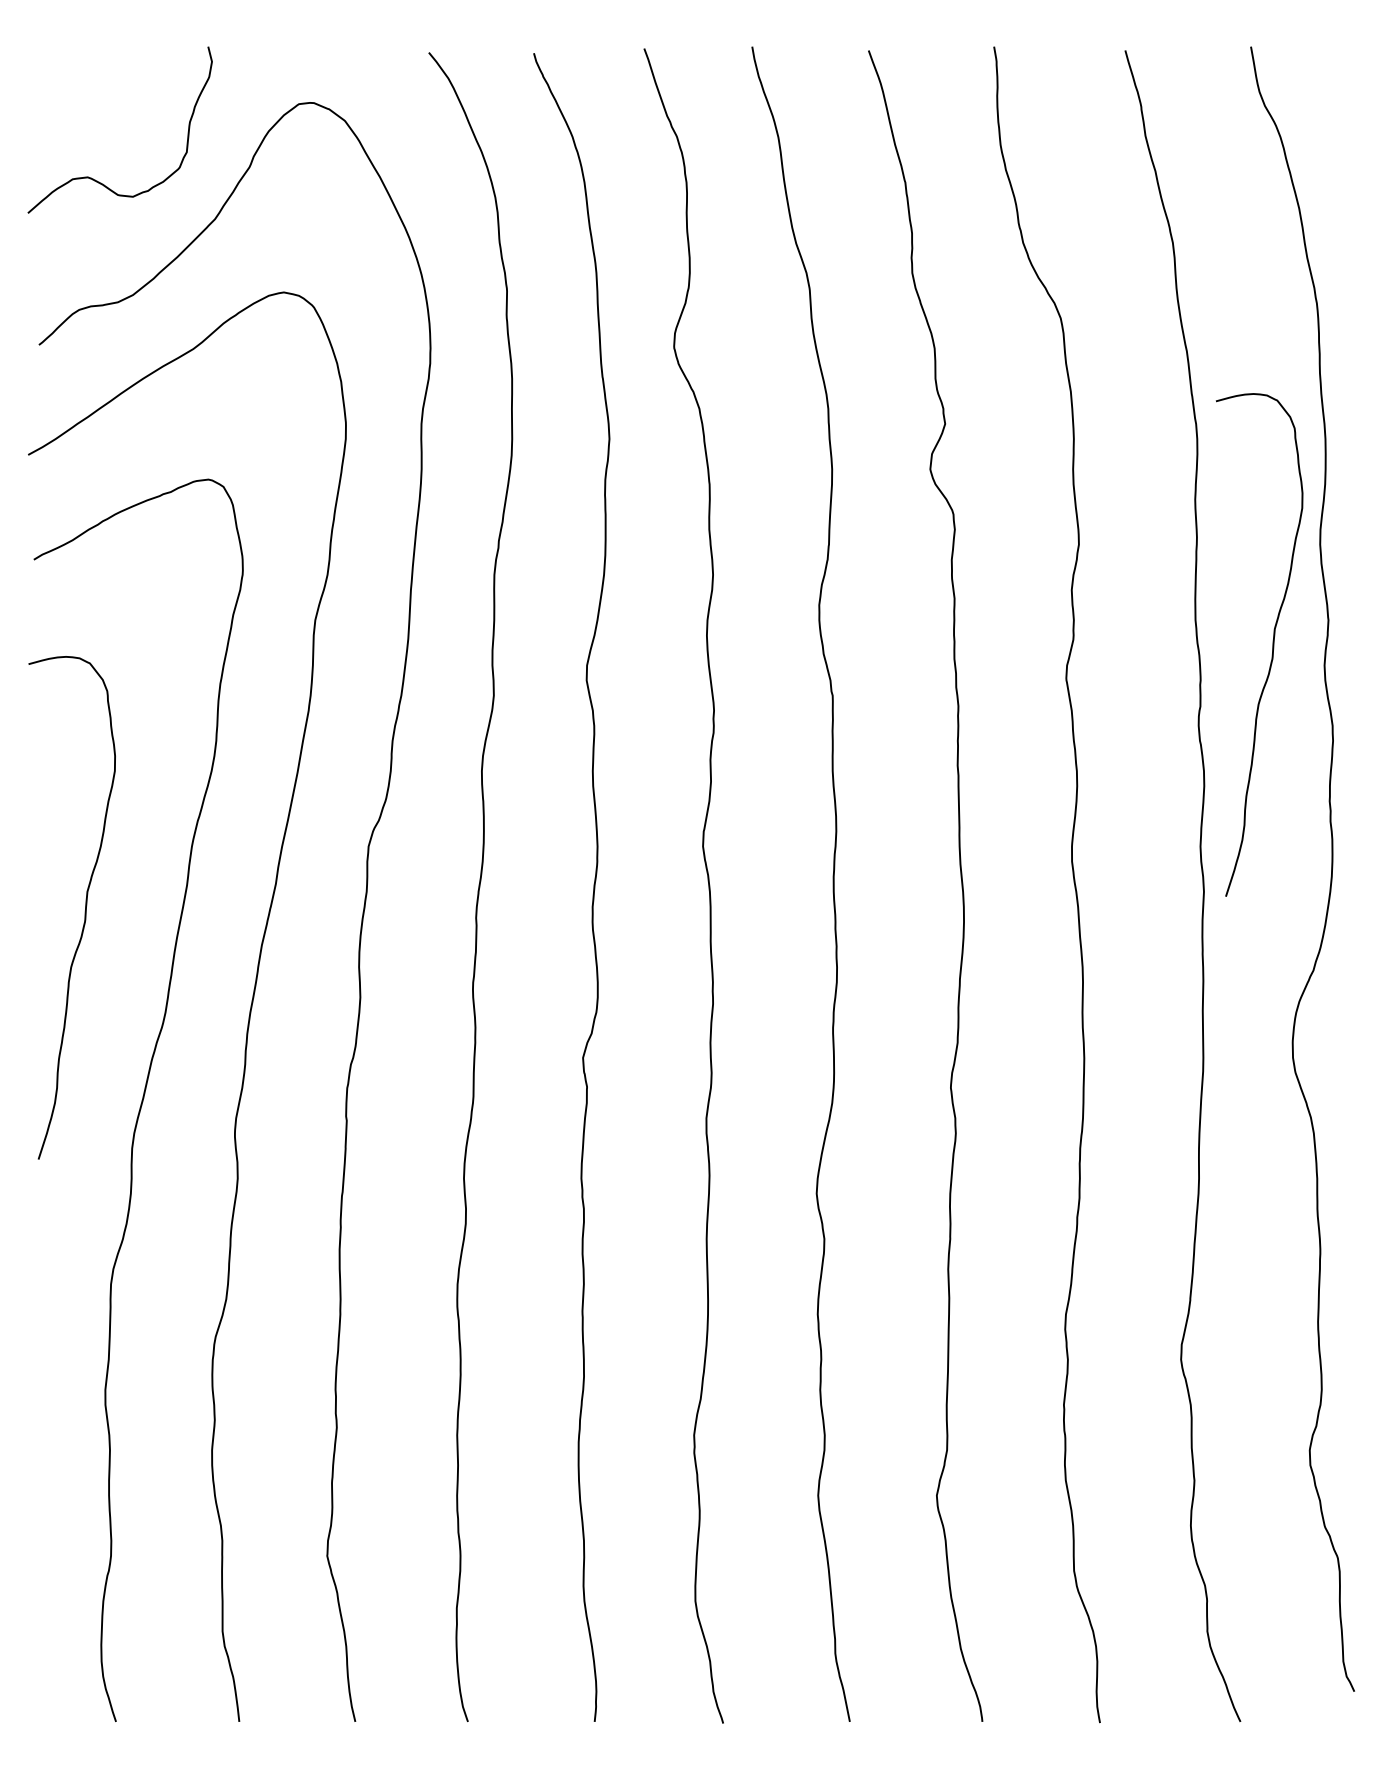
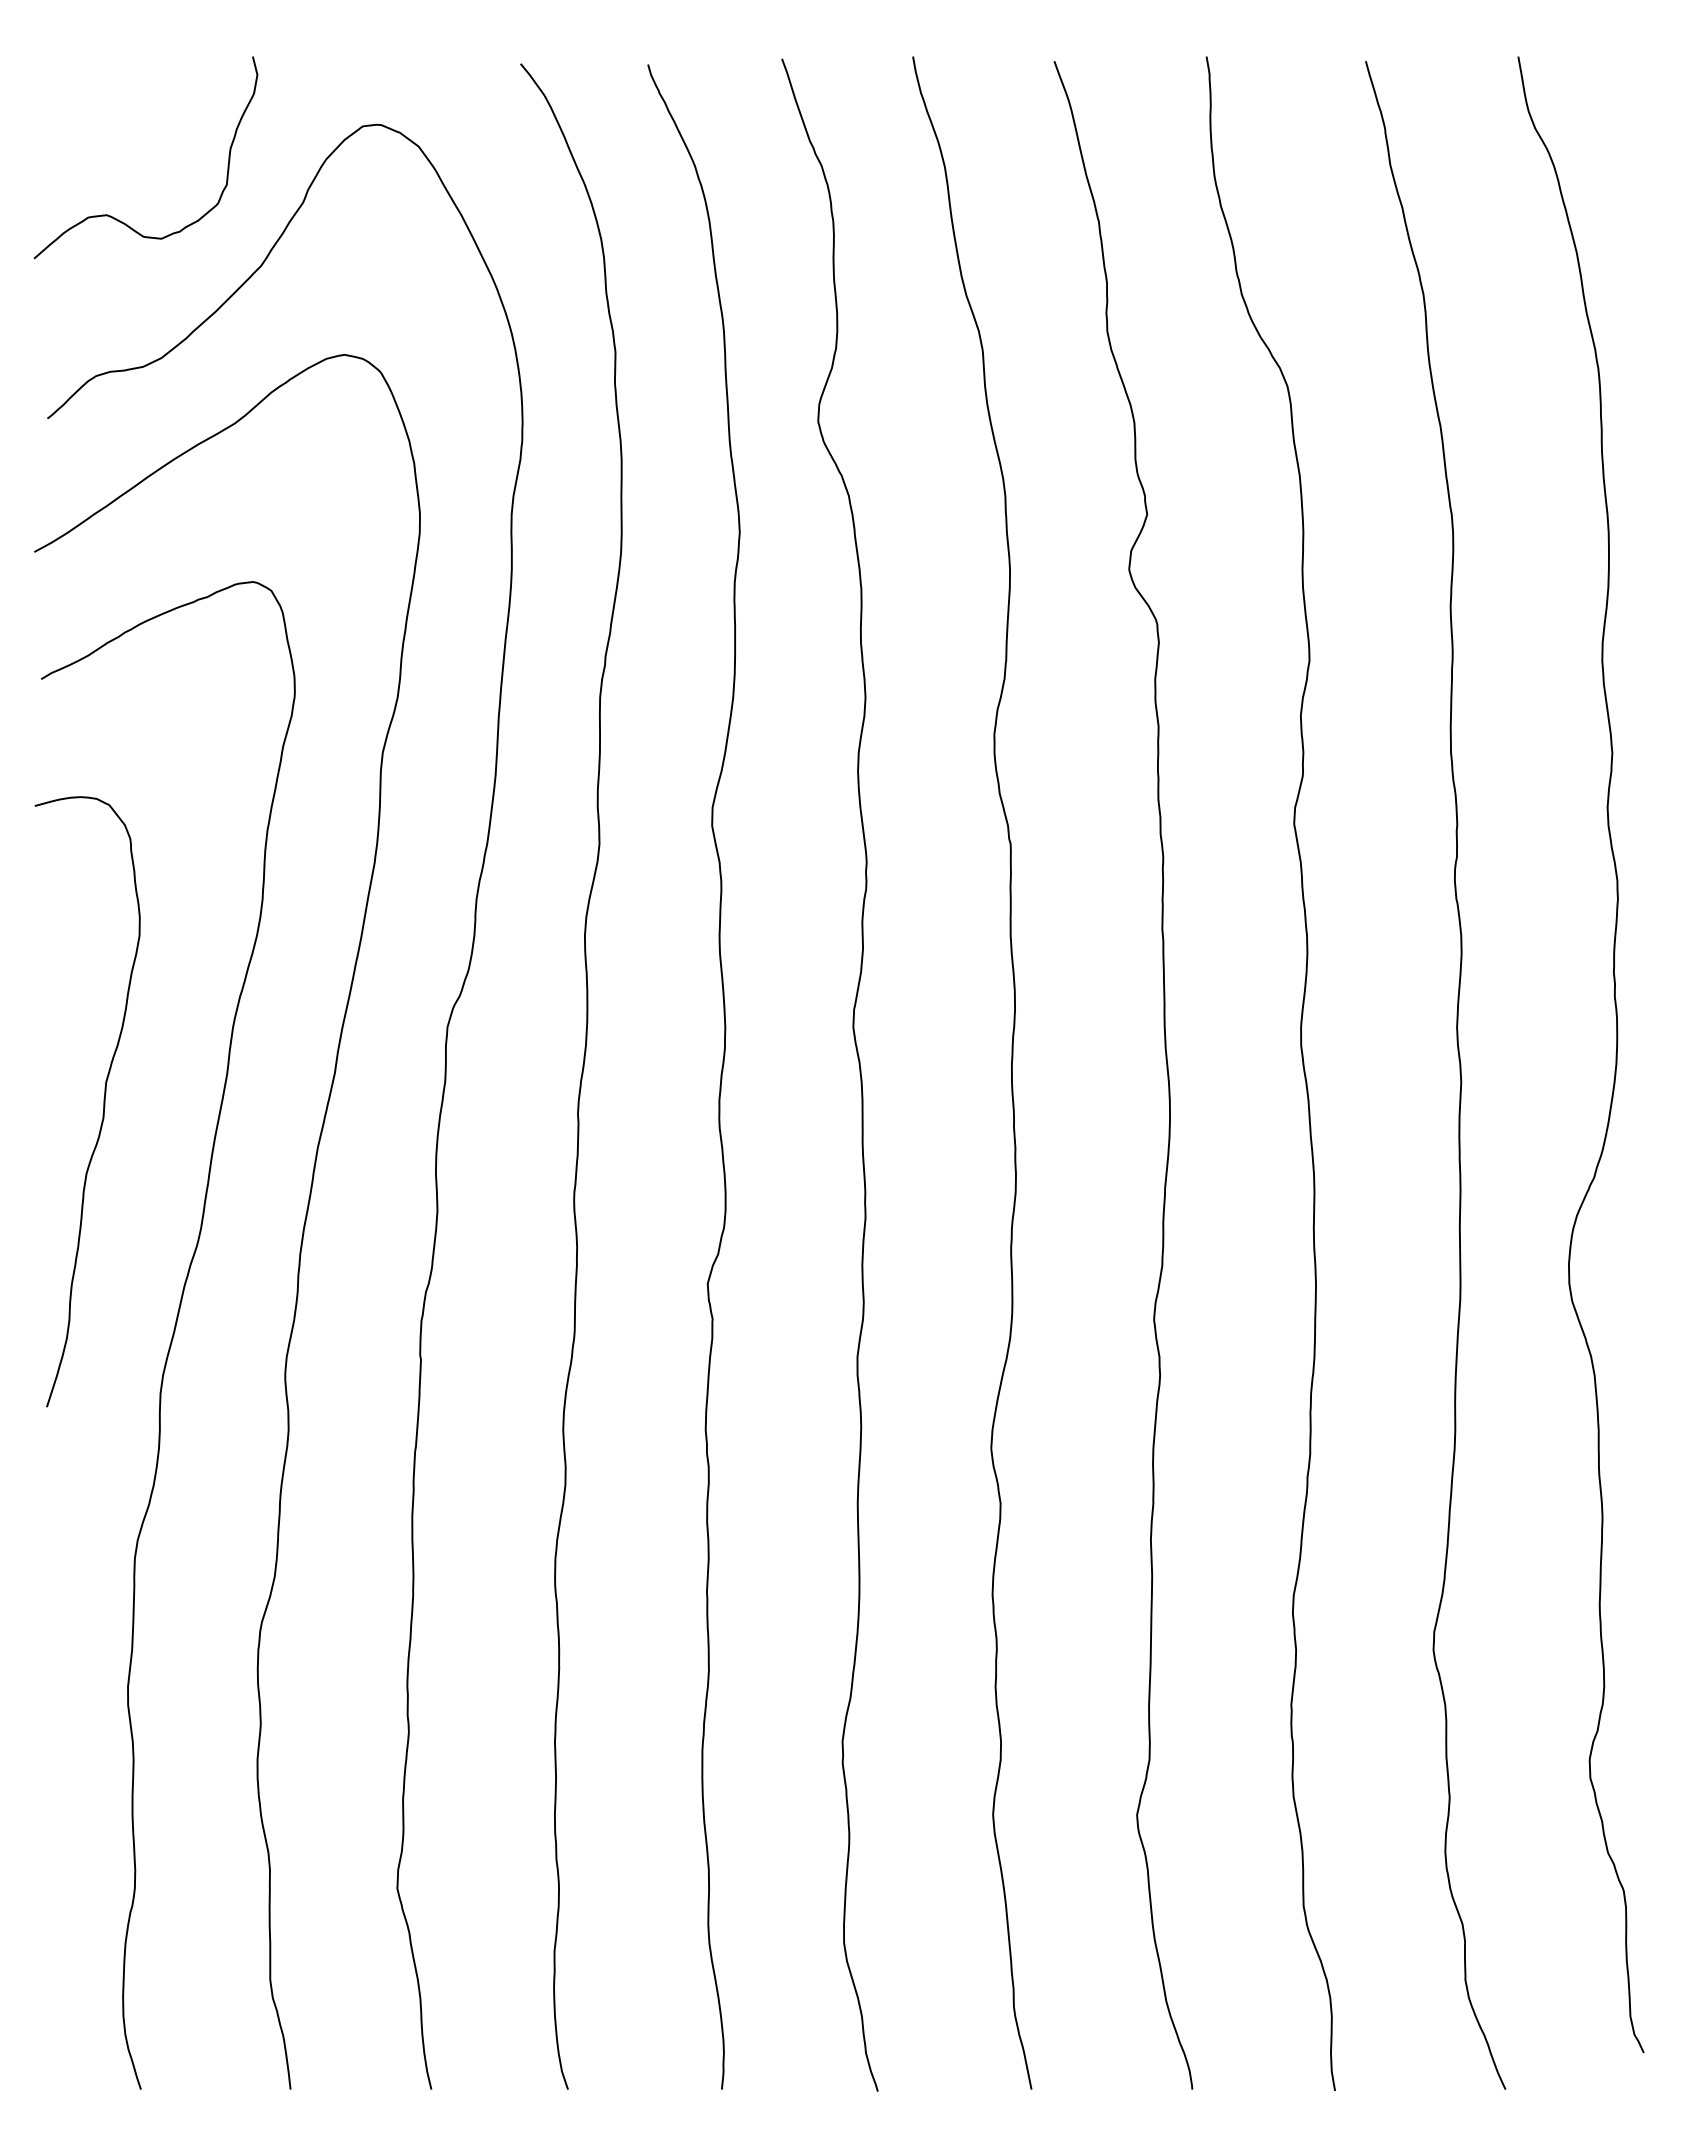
curve: (1272, 644) -> (1544, 782), removed

